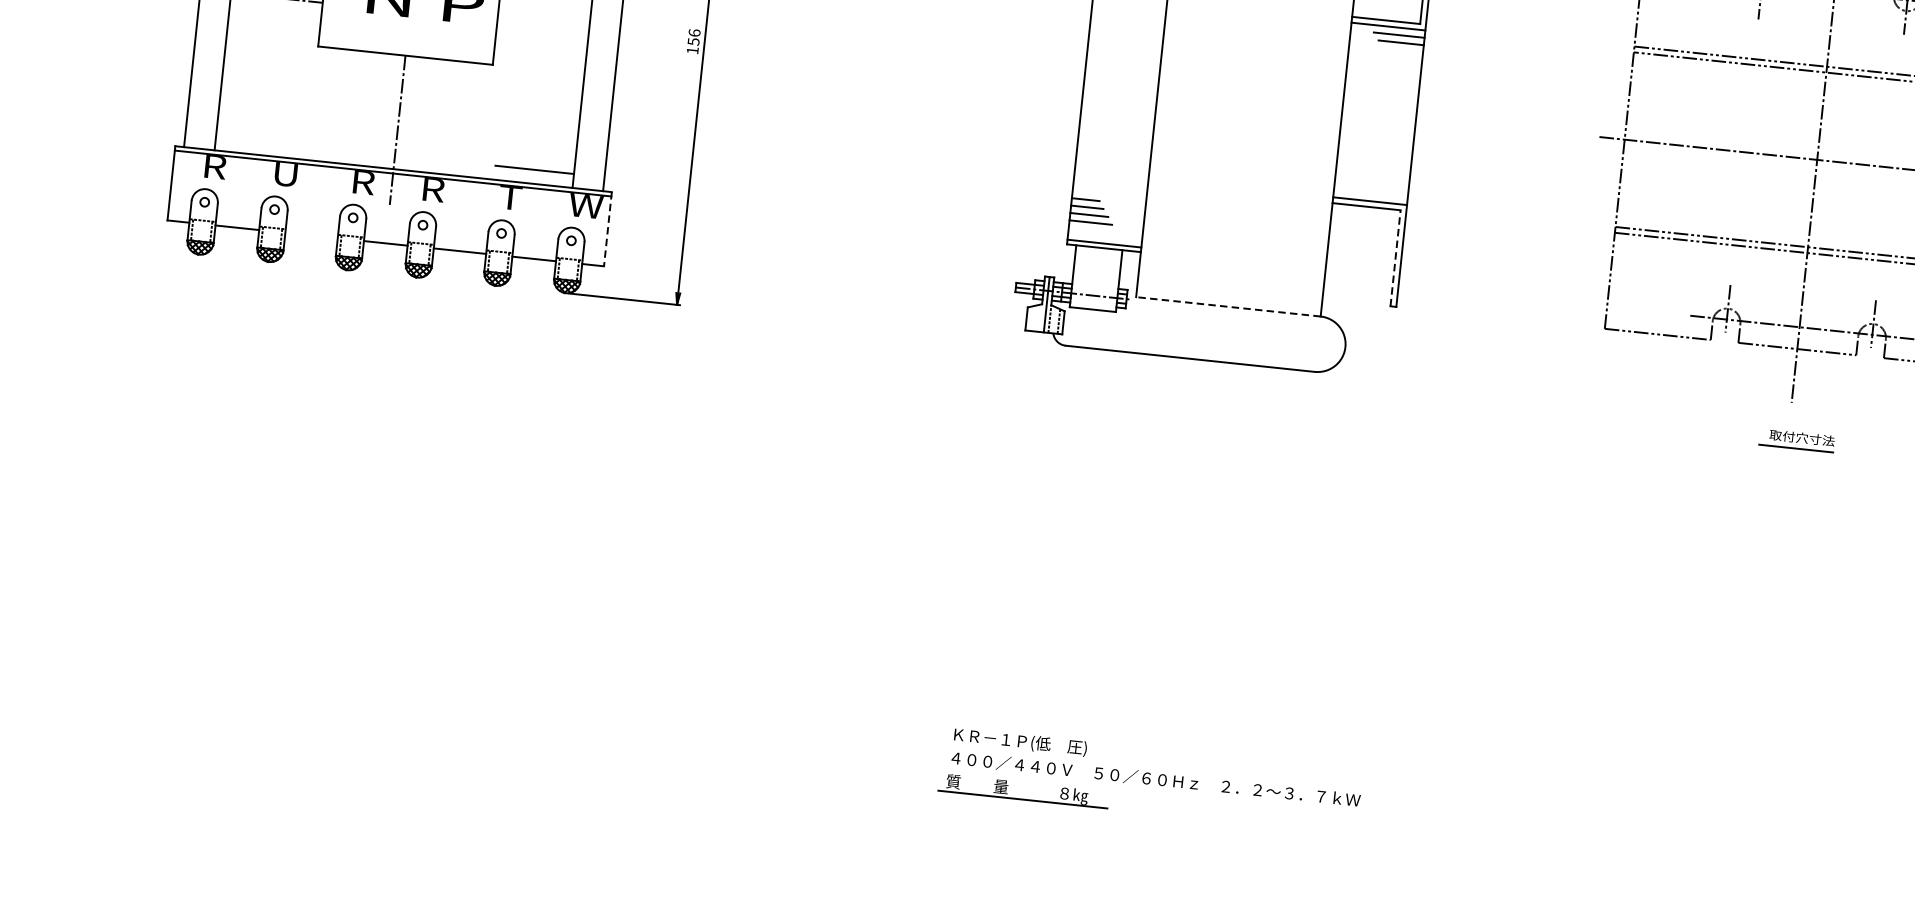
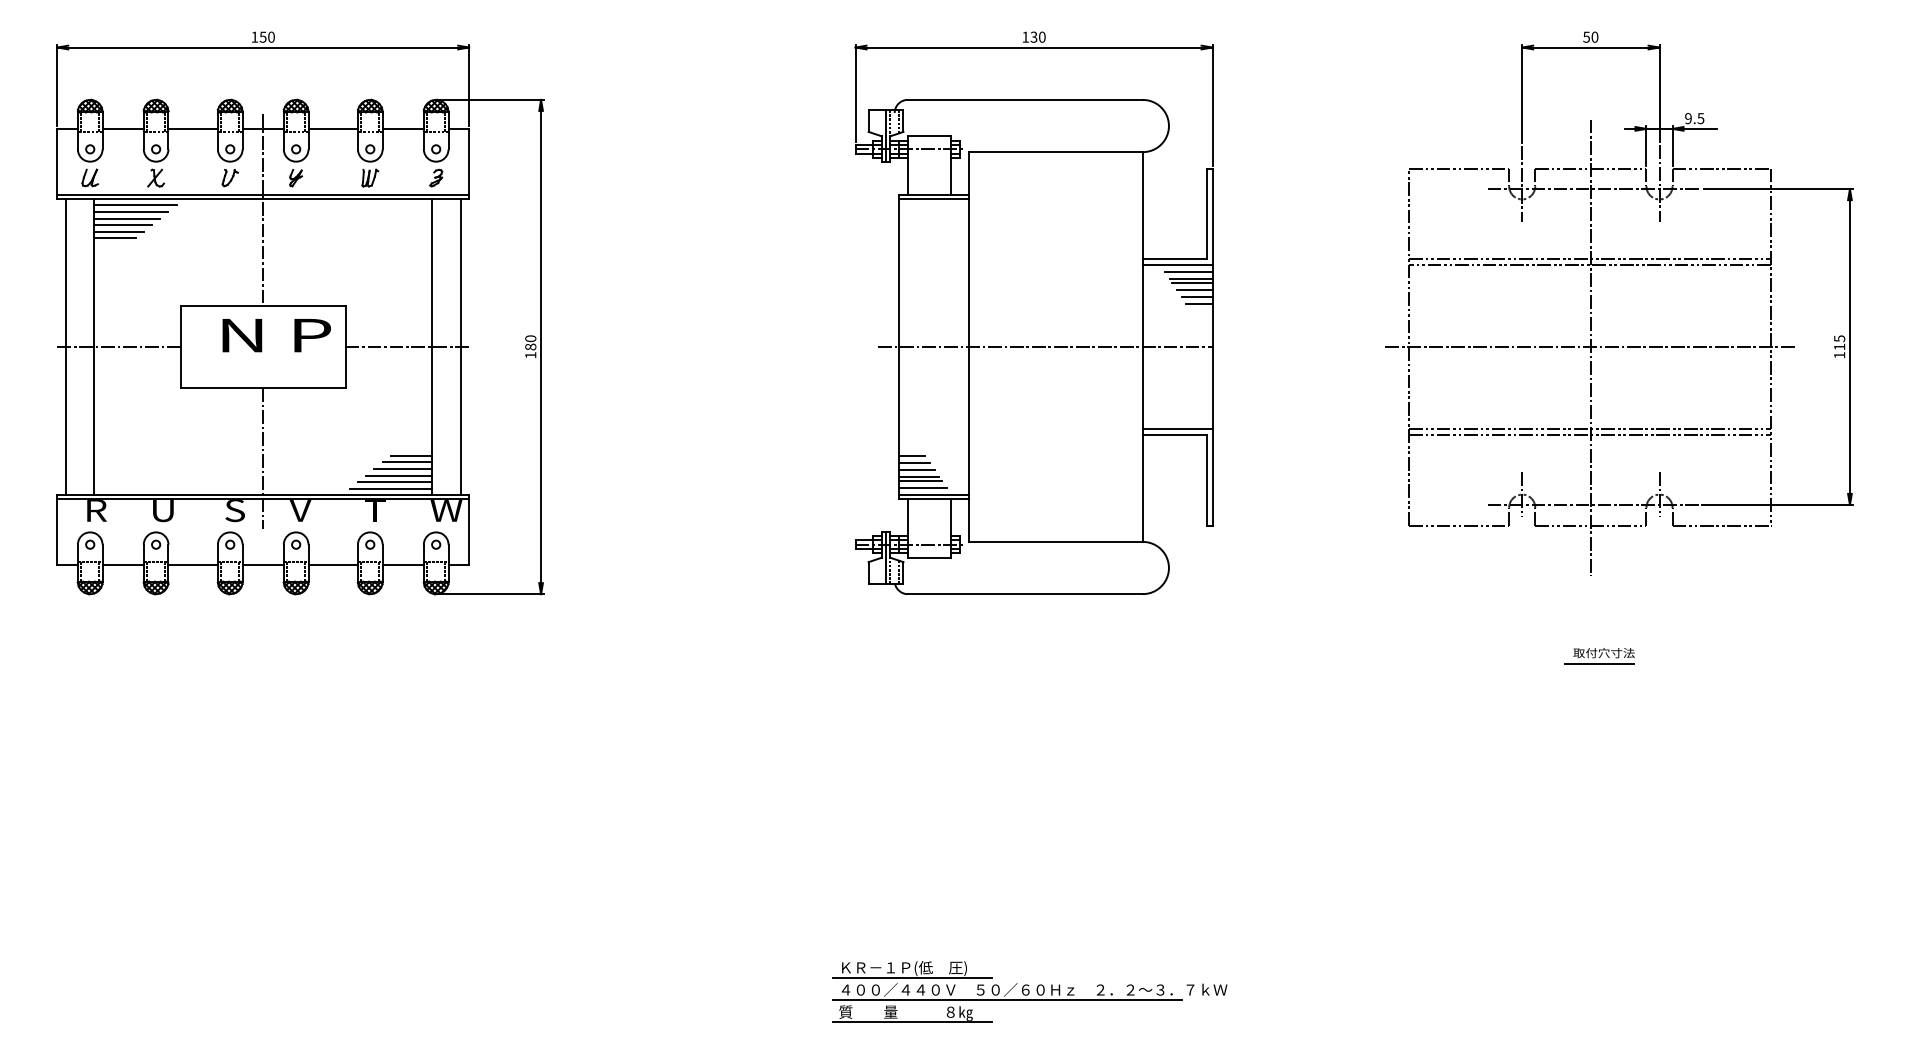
line: (562, 28) -> (407, 347), added
text: (693, 36) -> (530, 342), 156 -> 180
line: (1402, 47) -> (1192, 282), added
line: (1403, 54) -> (1194, 289), added
line: (1405, 62) -> (1197, 296), added
line: (1407, 70) -> (1199, 303), added
line: (1239, 99) -> (1045, 347), added
line: (555, 143) -> (411, 455), added
line: (550, 150) -> (407, 462), added
line: (545, 156) -> (403, 468), added
line: (540, 163) -> (399, 475), added
line: (529, 176) -> (390, 488), added
text: (362, 183) -> (235, 511), R -> S
text: (431, 189) -> (300, 510), R -> V
line: (1091, 227) -> (920, 481), added
line: (608, 229) -> (469, 530), dashed -> solid
line: (310, 235) -> (192, 565), added
line: (1093, 235) -> (922, 488), added
line: (1396, 257) -> (1207, 479), dashed -> solid
line: (1228, 306) -> (1055, 541), dashed -> solid
part: (1796, 441) -> (1599, 656), moved
line: (1028, 752) -> (912, 977), added
line: (1125, 786) -> (1006, 999), added

